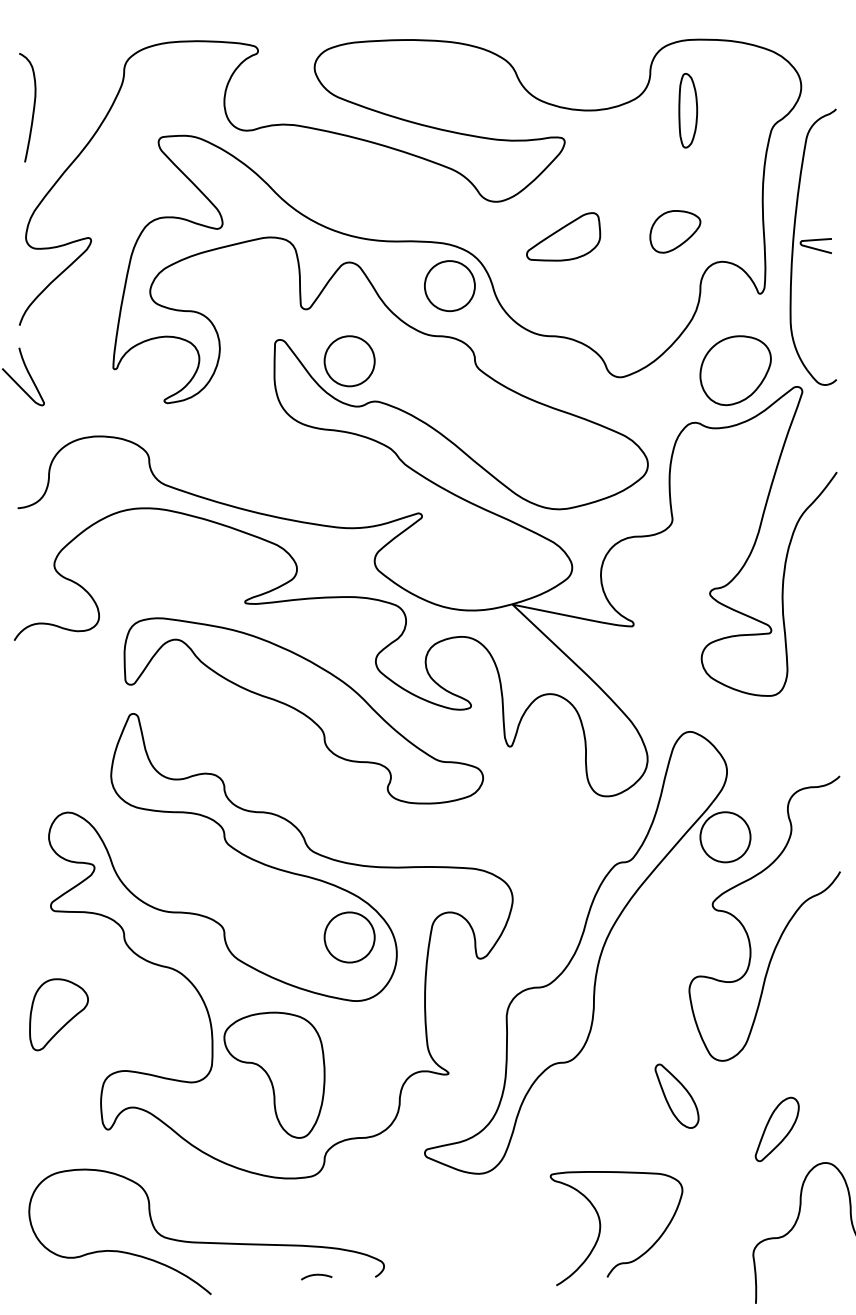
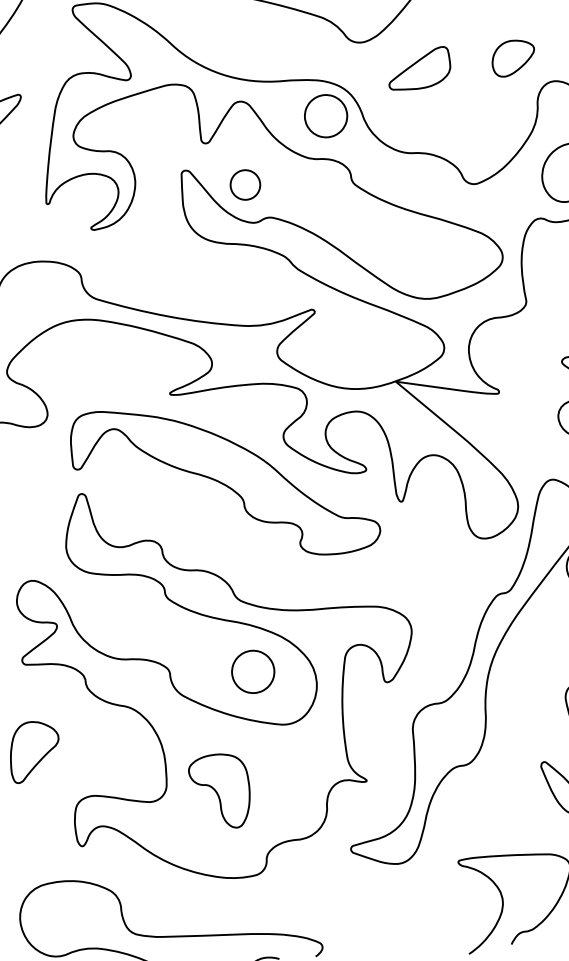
part: (349, 361) -> (245, 185), size x0.7
part: (349, 937) -> (253, 671), moved
part: (274, 1074) -> (219, 790), size x0.7

